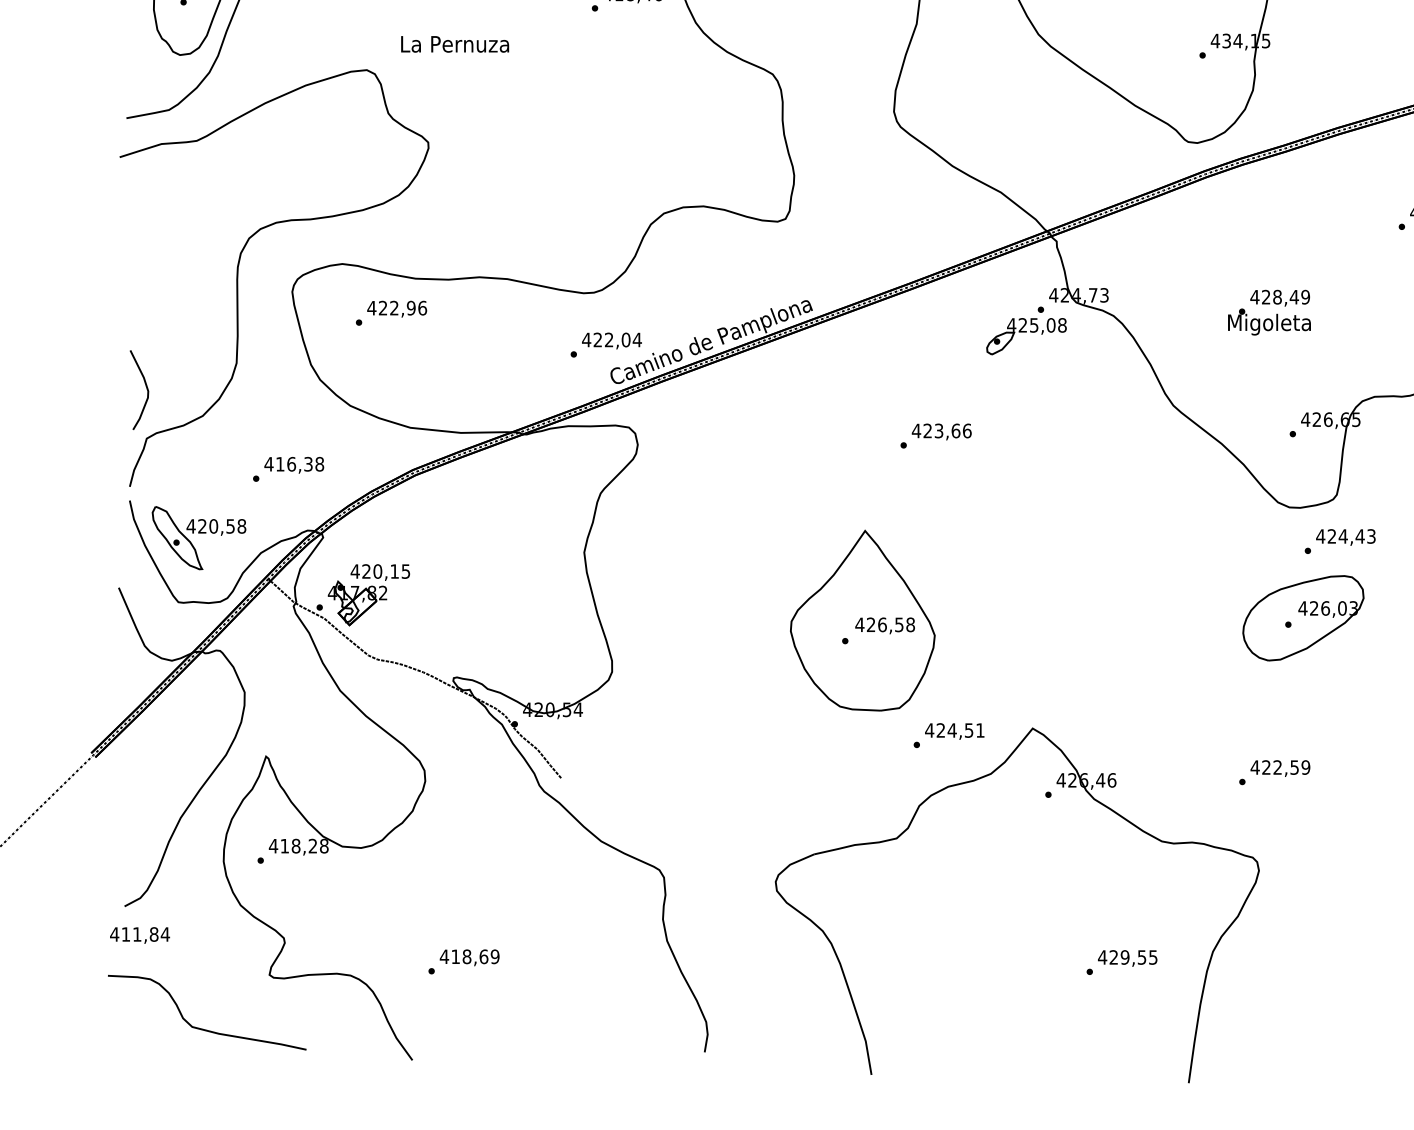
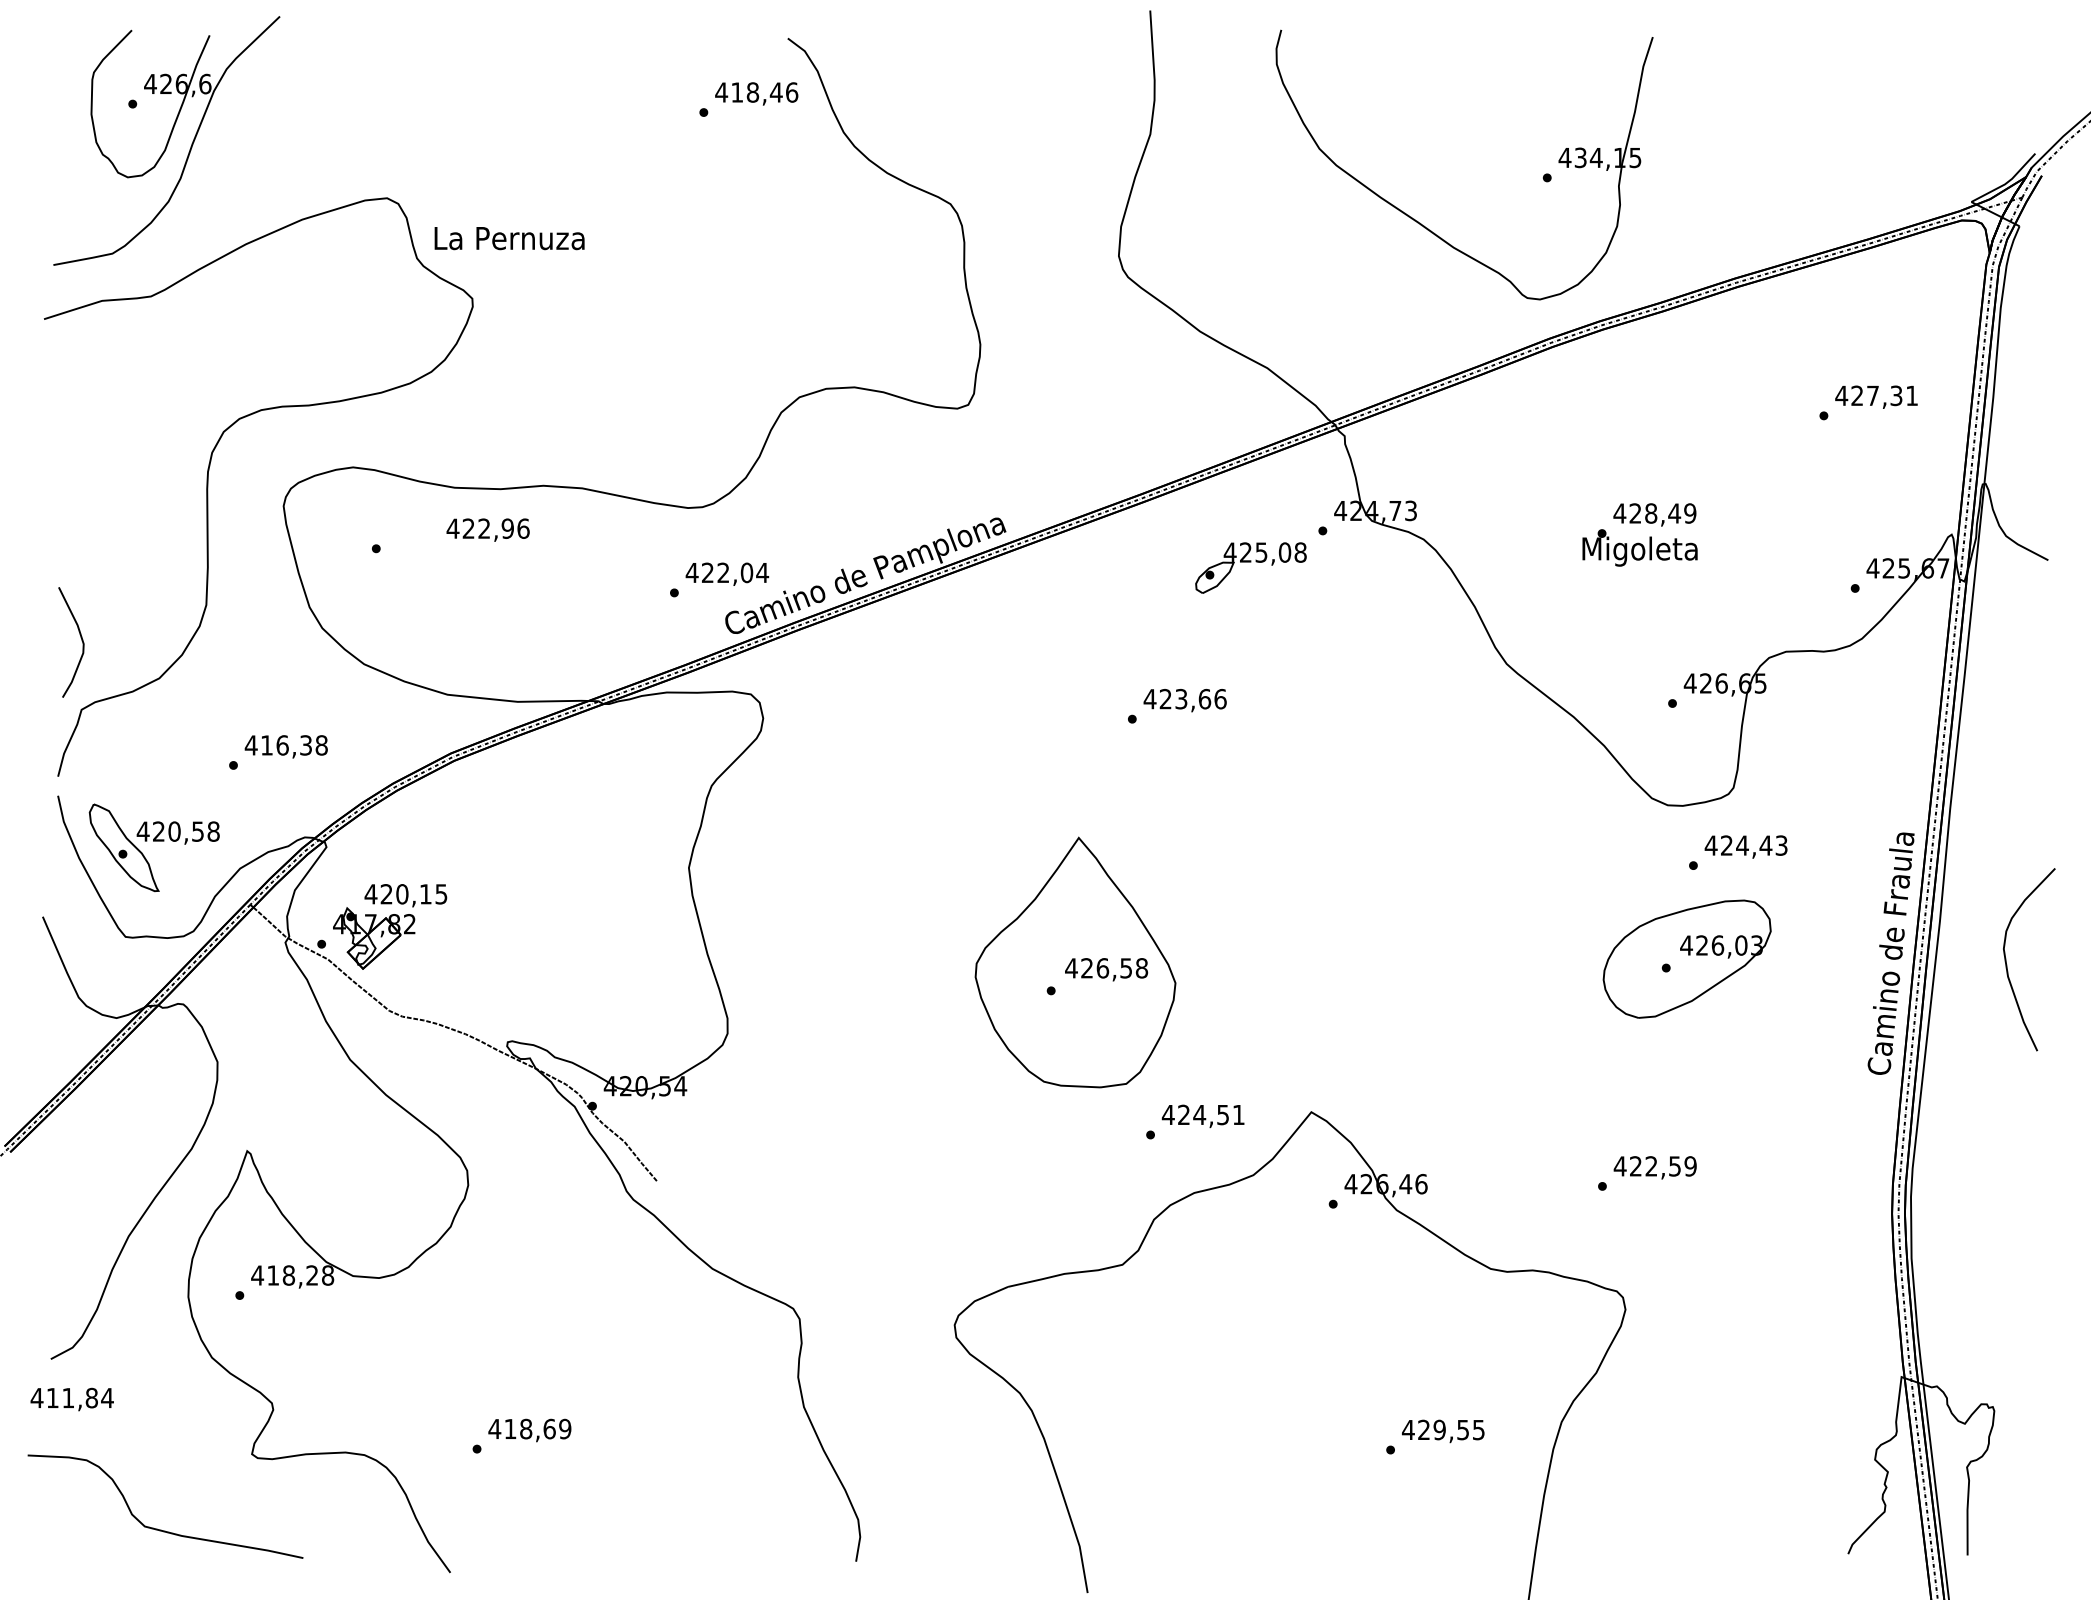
text: (455, 44) -> (509, 238), moved
text: (396, 308) -> (487, 529), moved
part: (1026, 336) -> (1250, 567), moved

